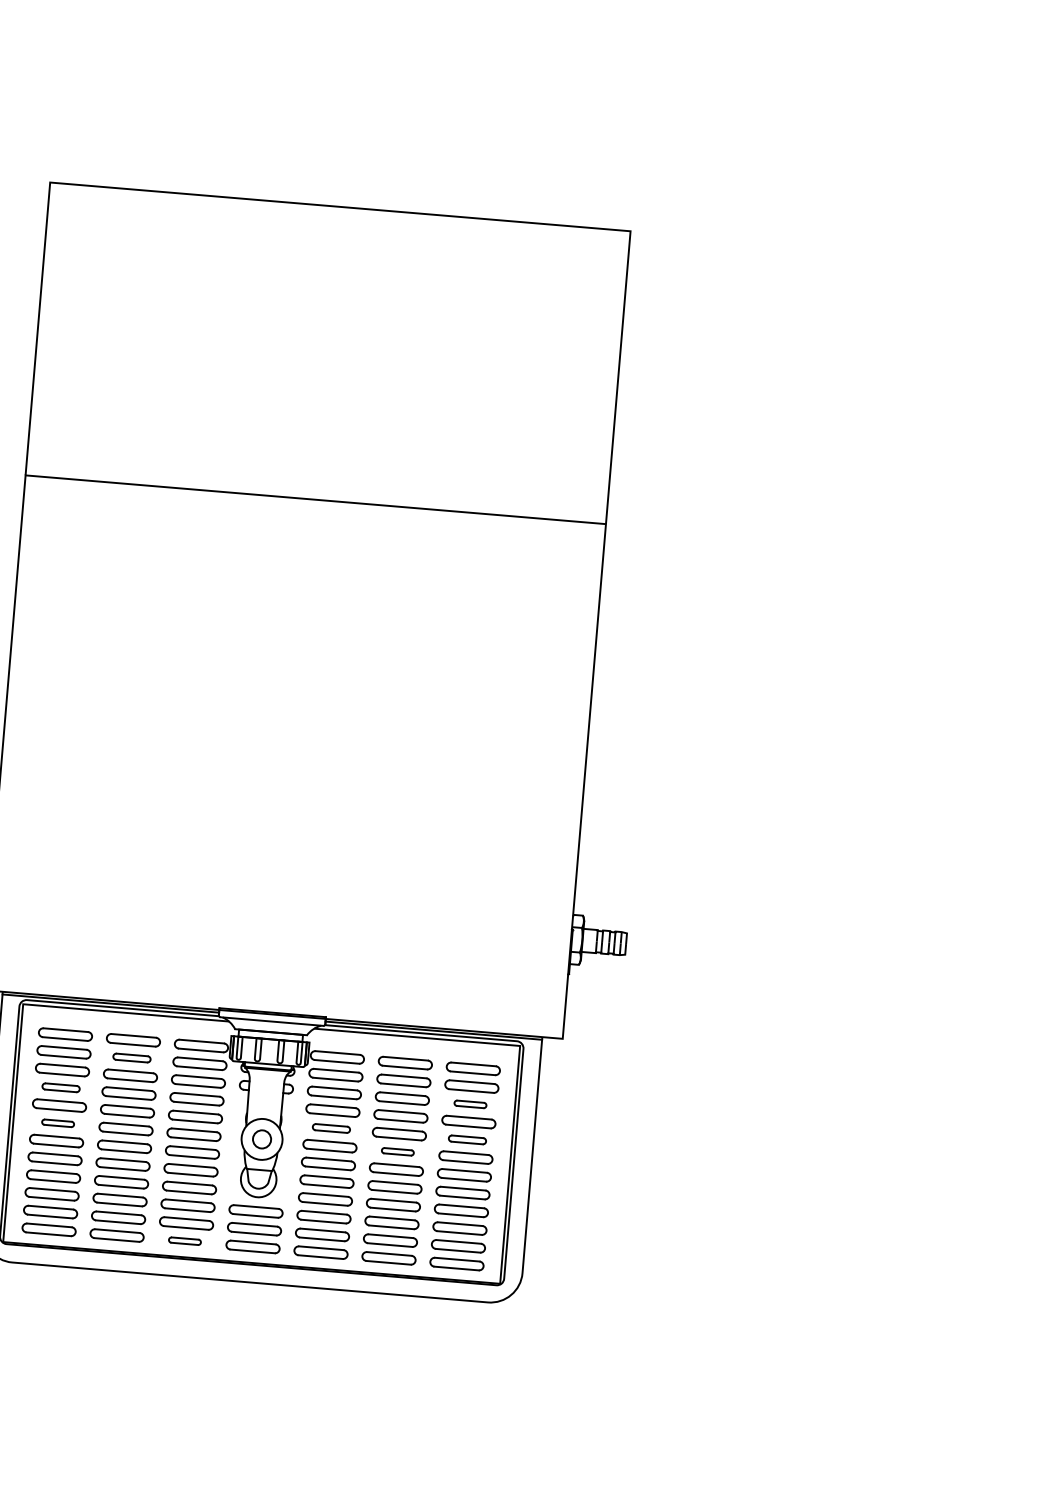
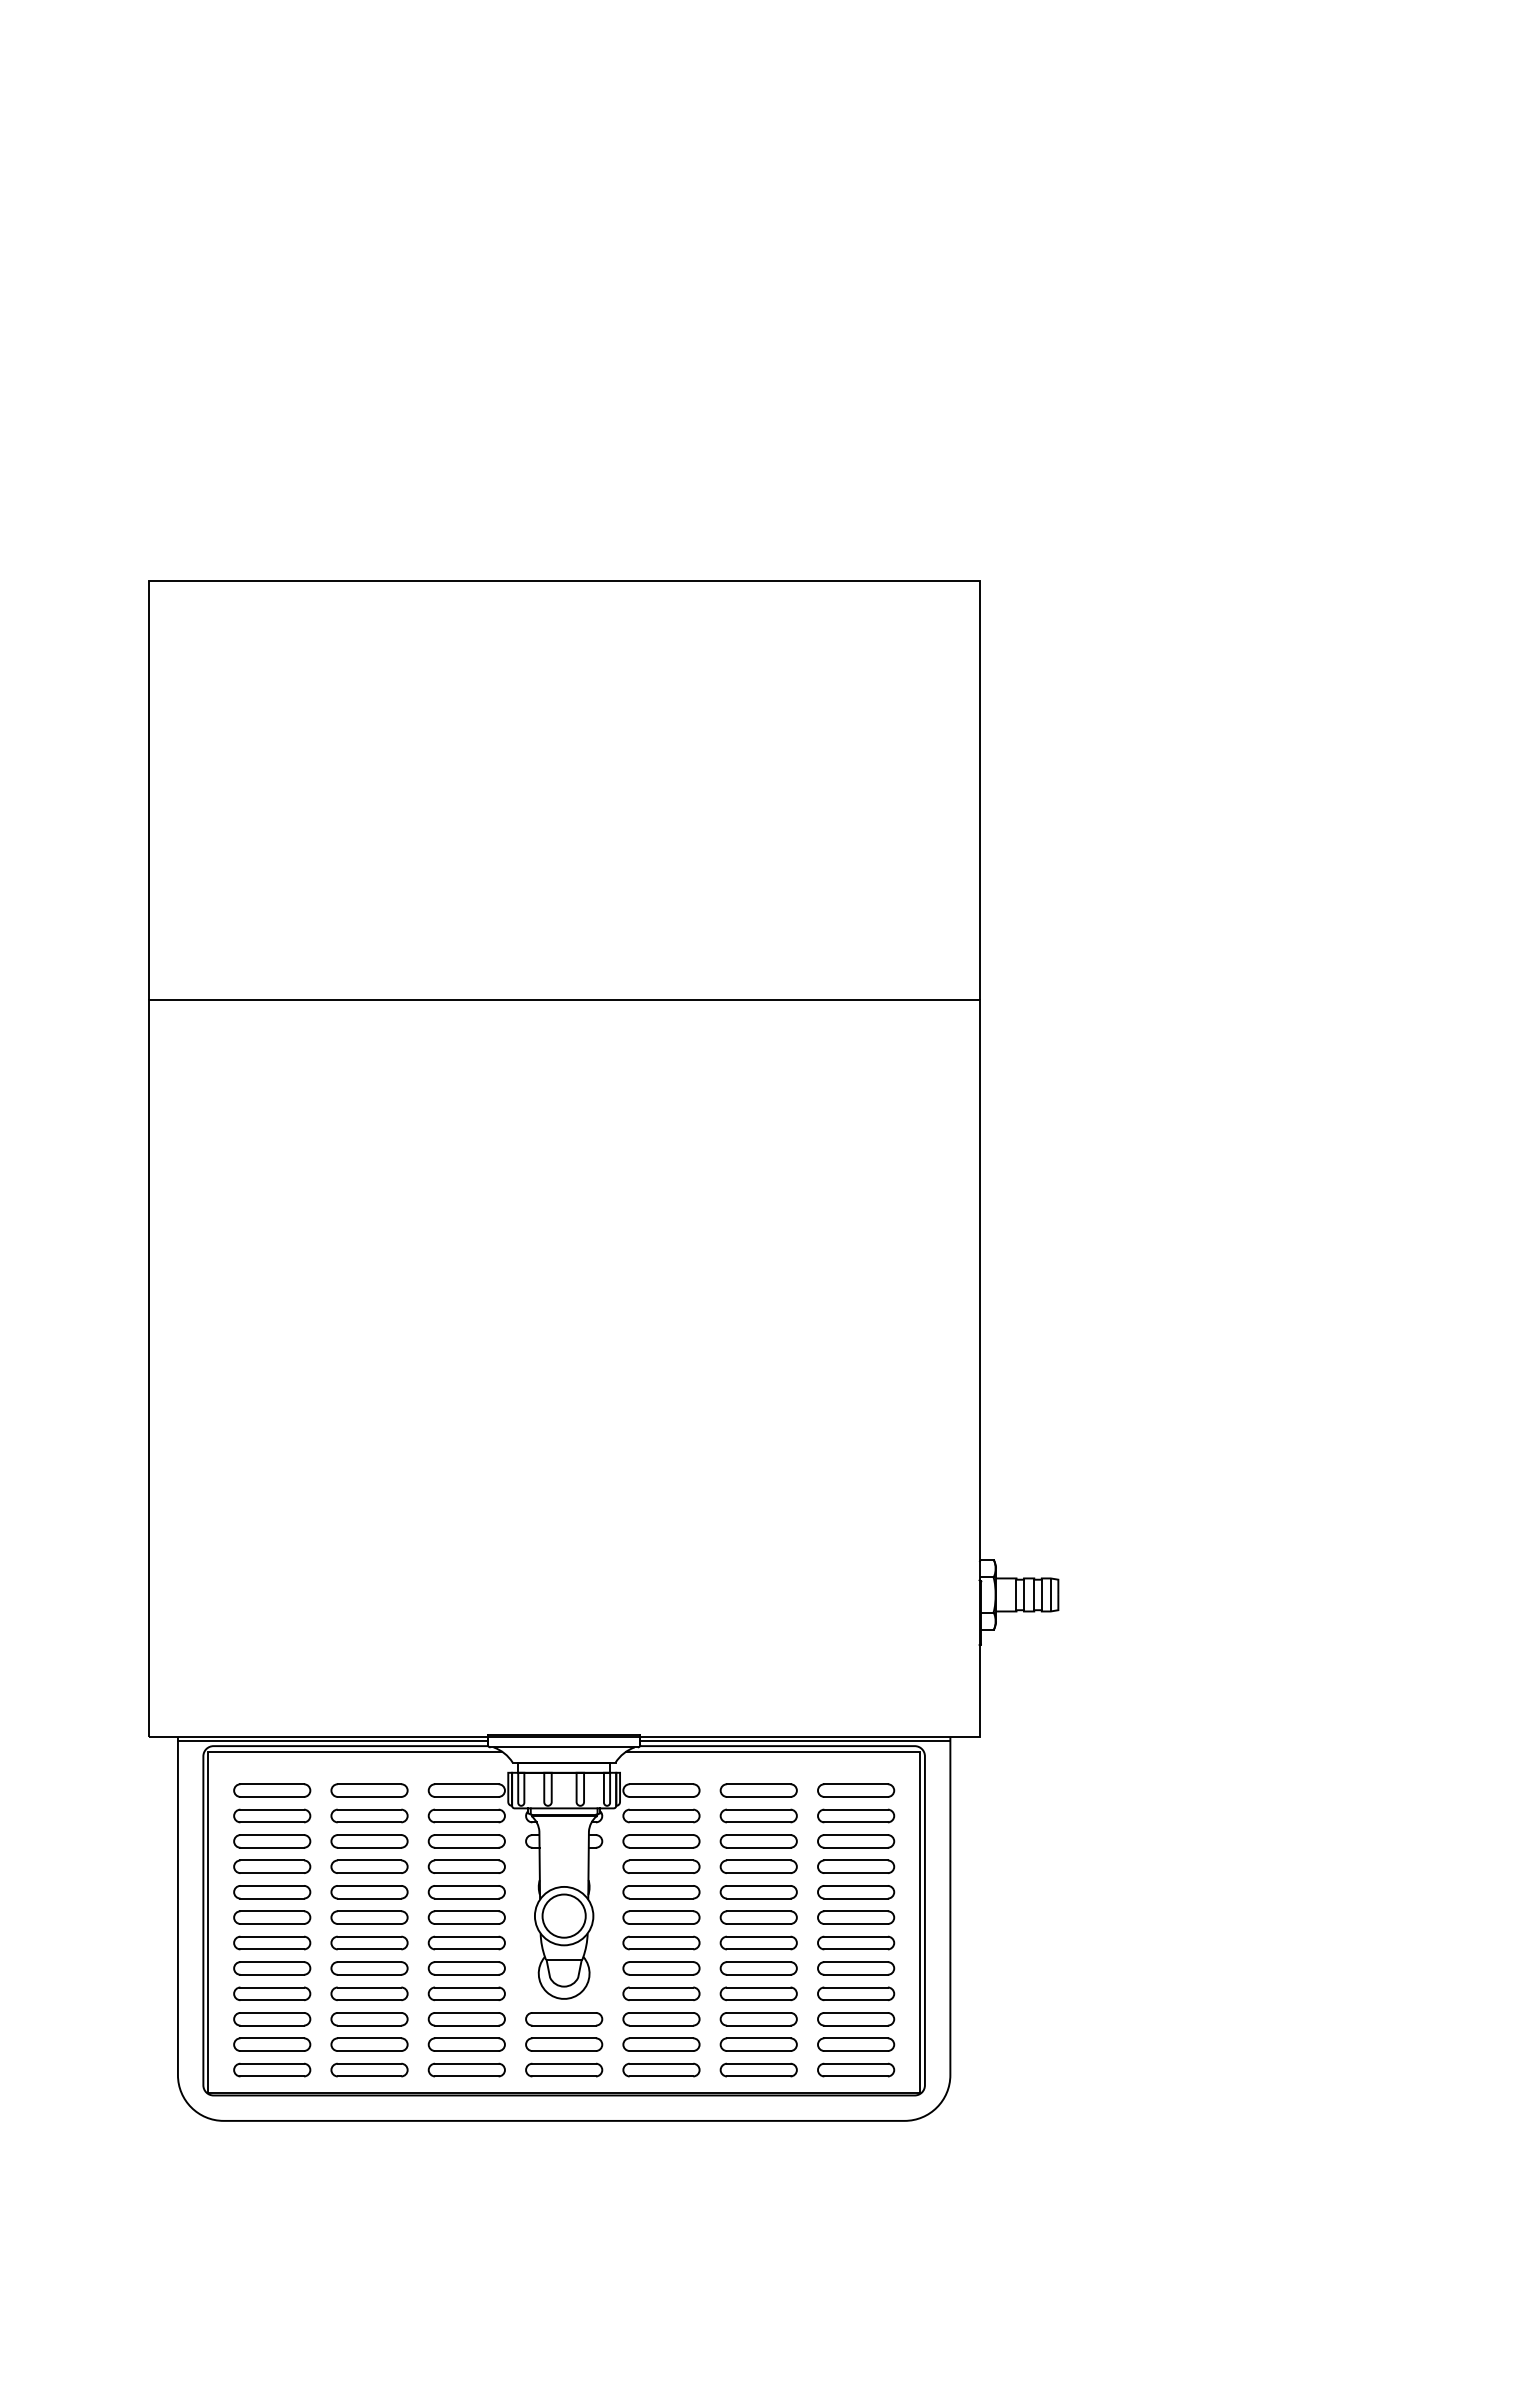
part: (131, 1057) -> (369, 1815), size x1.43
part: (61, 1087) -> (272, 1866), size x1.43
part: (470, 1104) -> (856, 1841), size x1.67
part: (58, 1123) -> (272, 1917), size x1.67
part: (331, 1128) -> (661, 1892), size x1.43
circle: (261, 1138) -> (563, 1915), size x1.67
part: (467, 1140) -> (856, 1892), size x1.43
part: (397, 1151) -> (758, 1917), size x1.67
part: (184, 1240) -> (466, 2069), size x1.67

